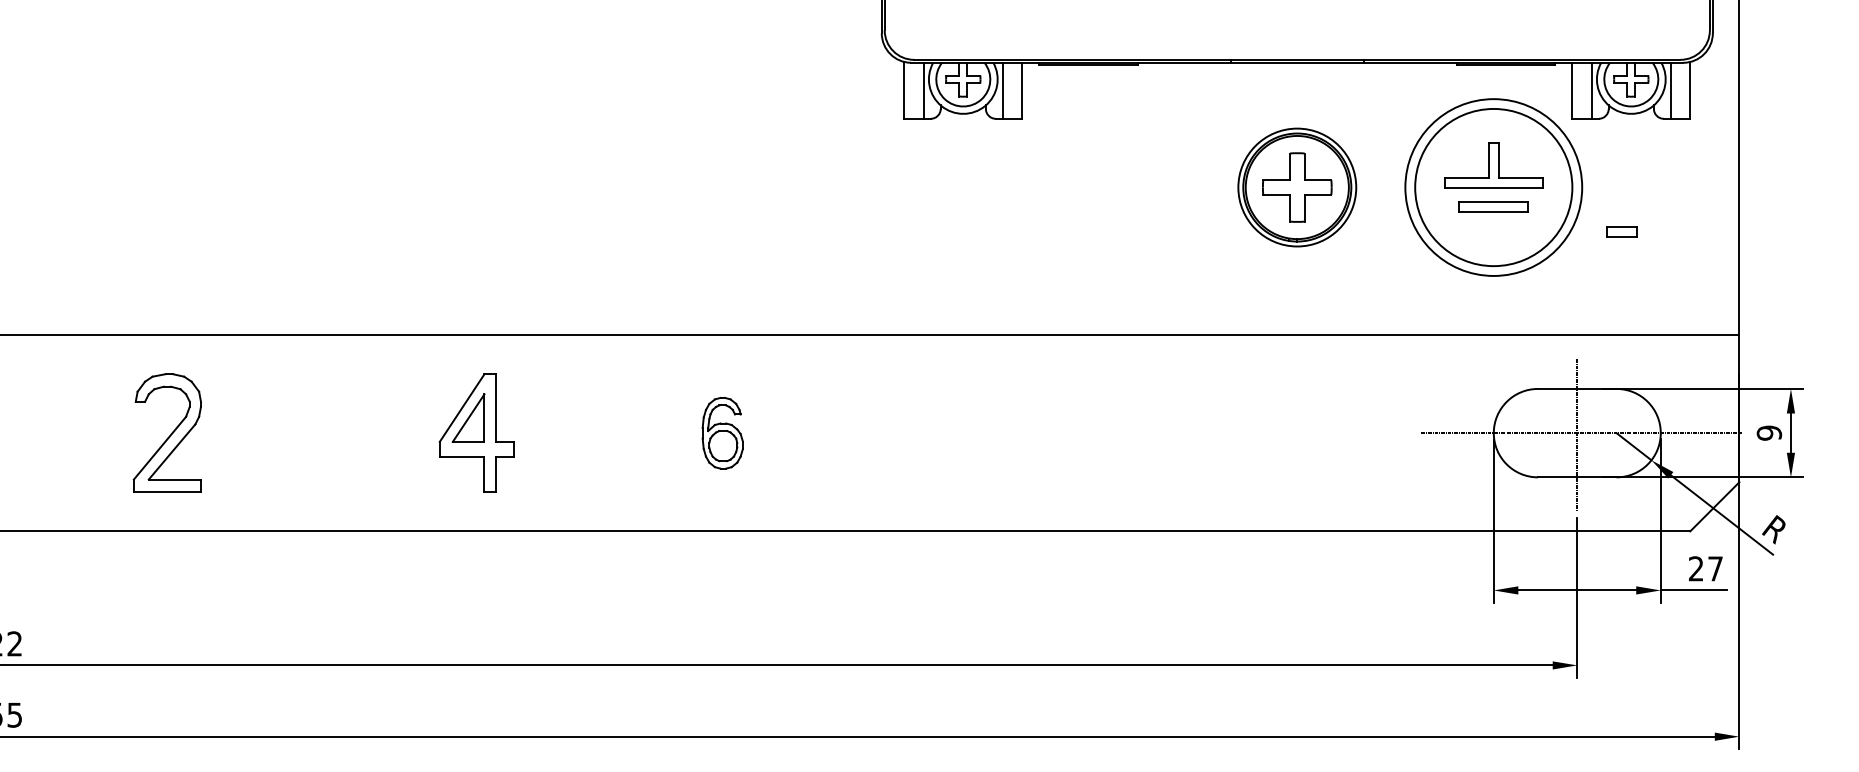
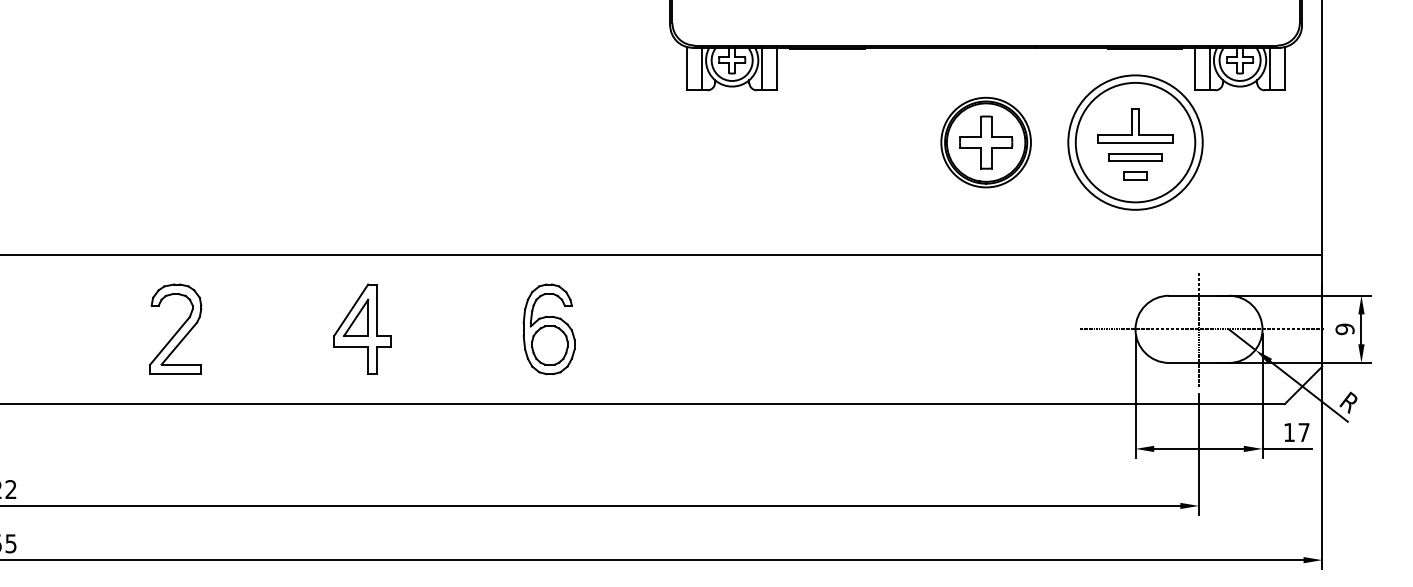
part: (1621, 231) -> (1135, 176), moved
part: (166, 432) -> (175, 328), moved
part: (722, 433) -> (549, 329), size x1.67
text: (1696, 568) -> (1289, 432), 27 -> 17

